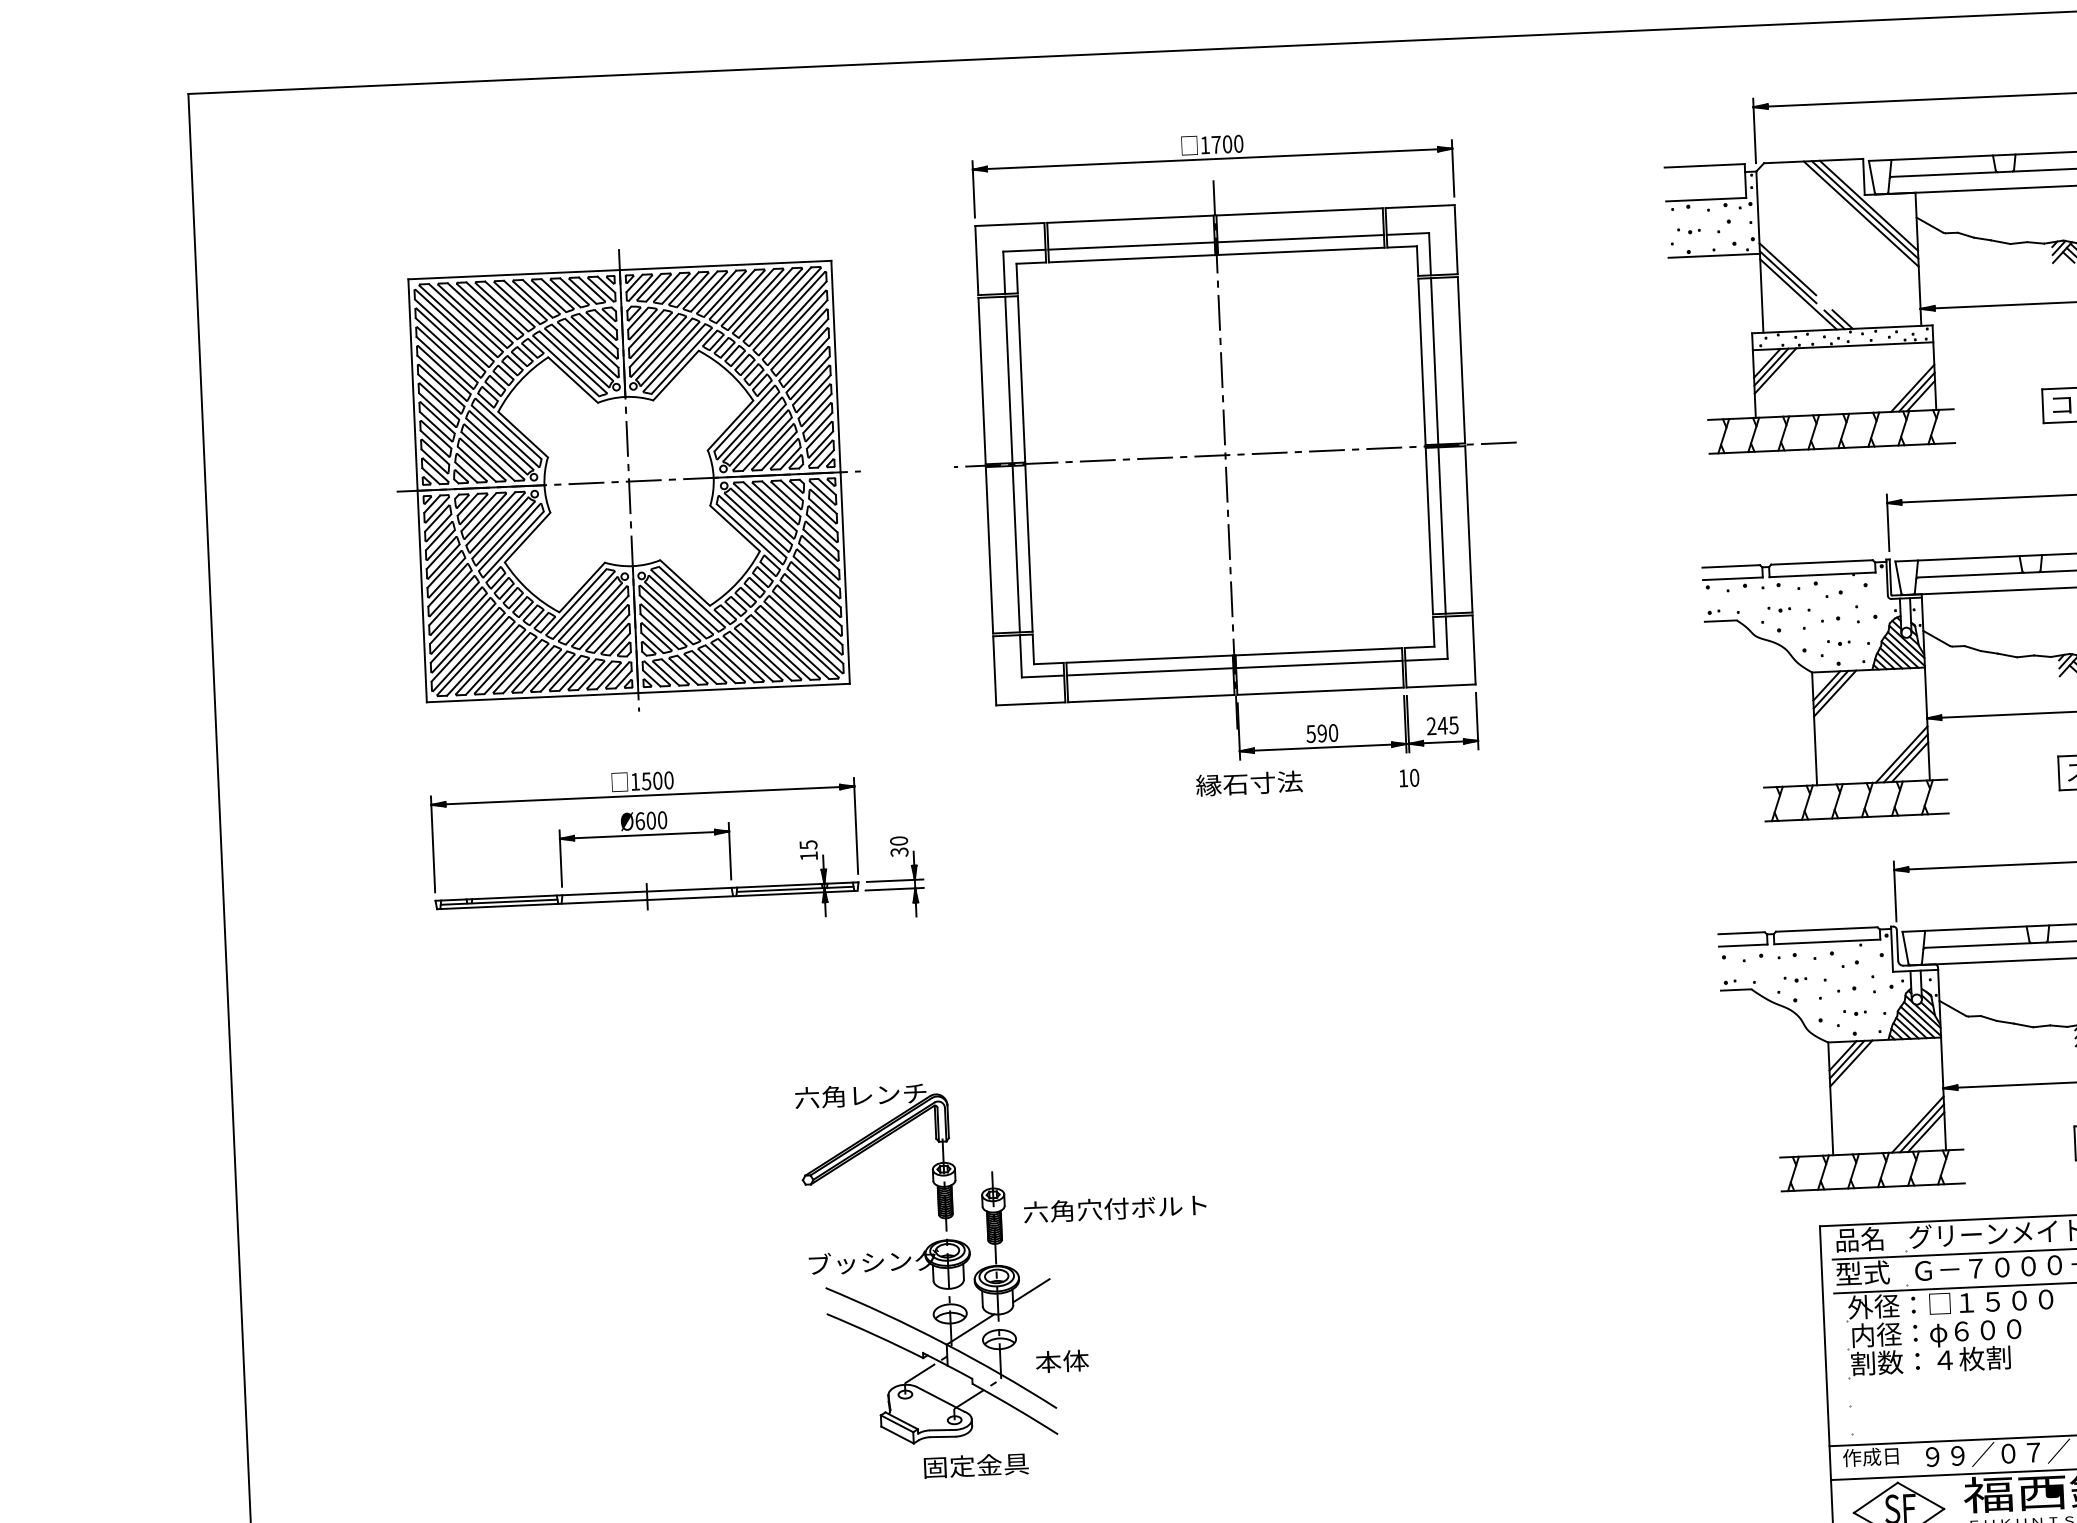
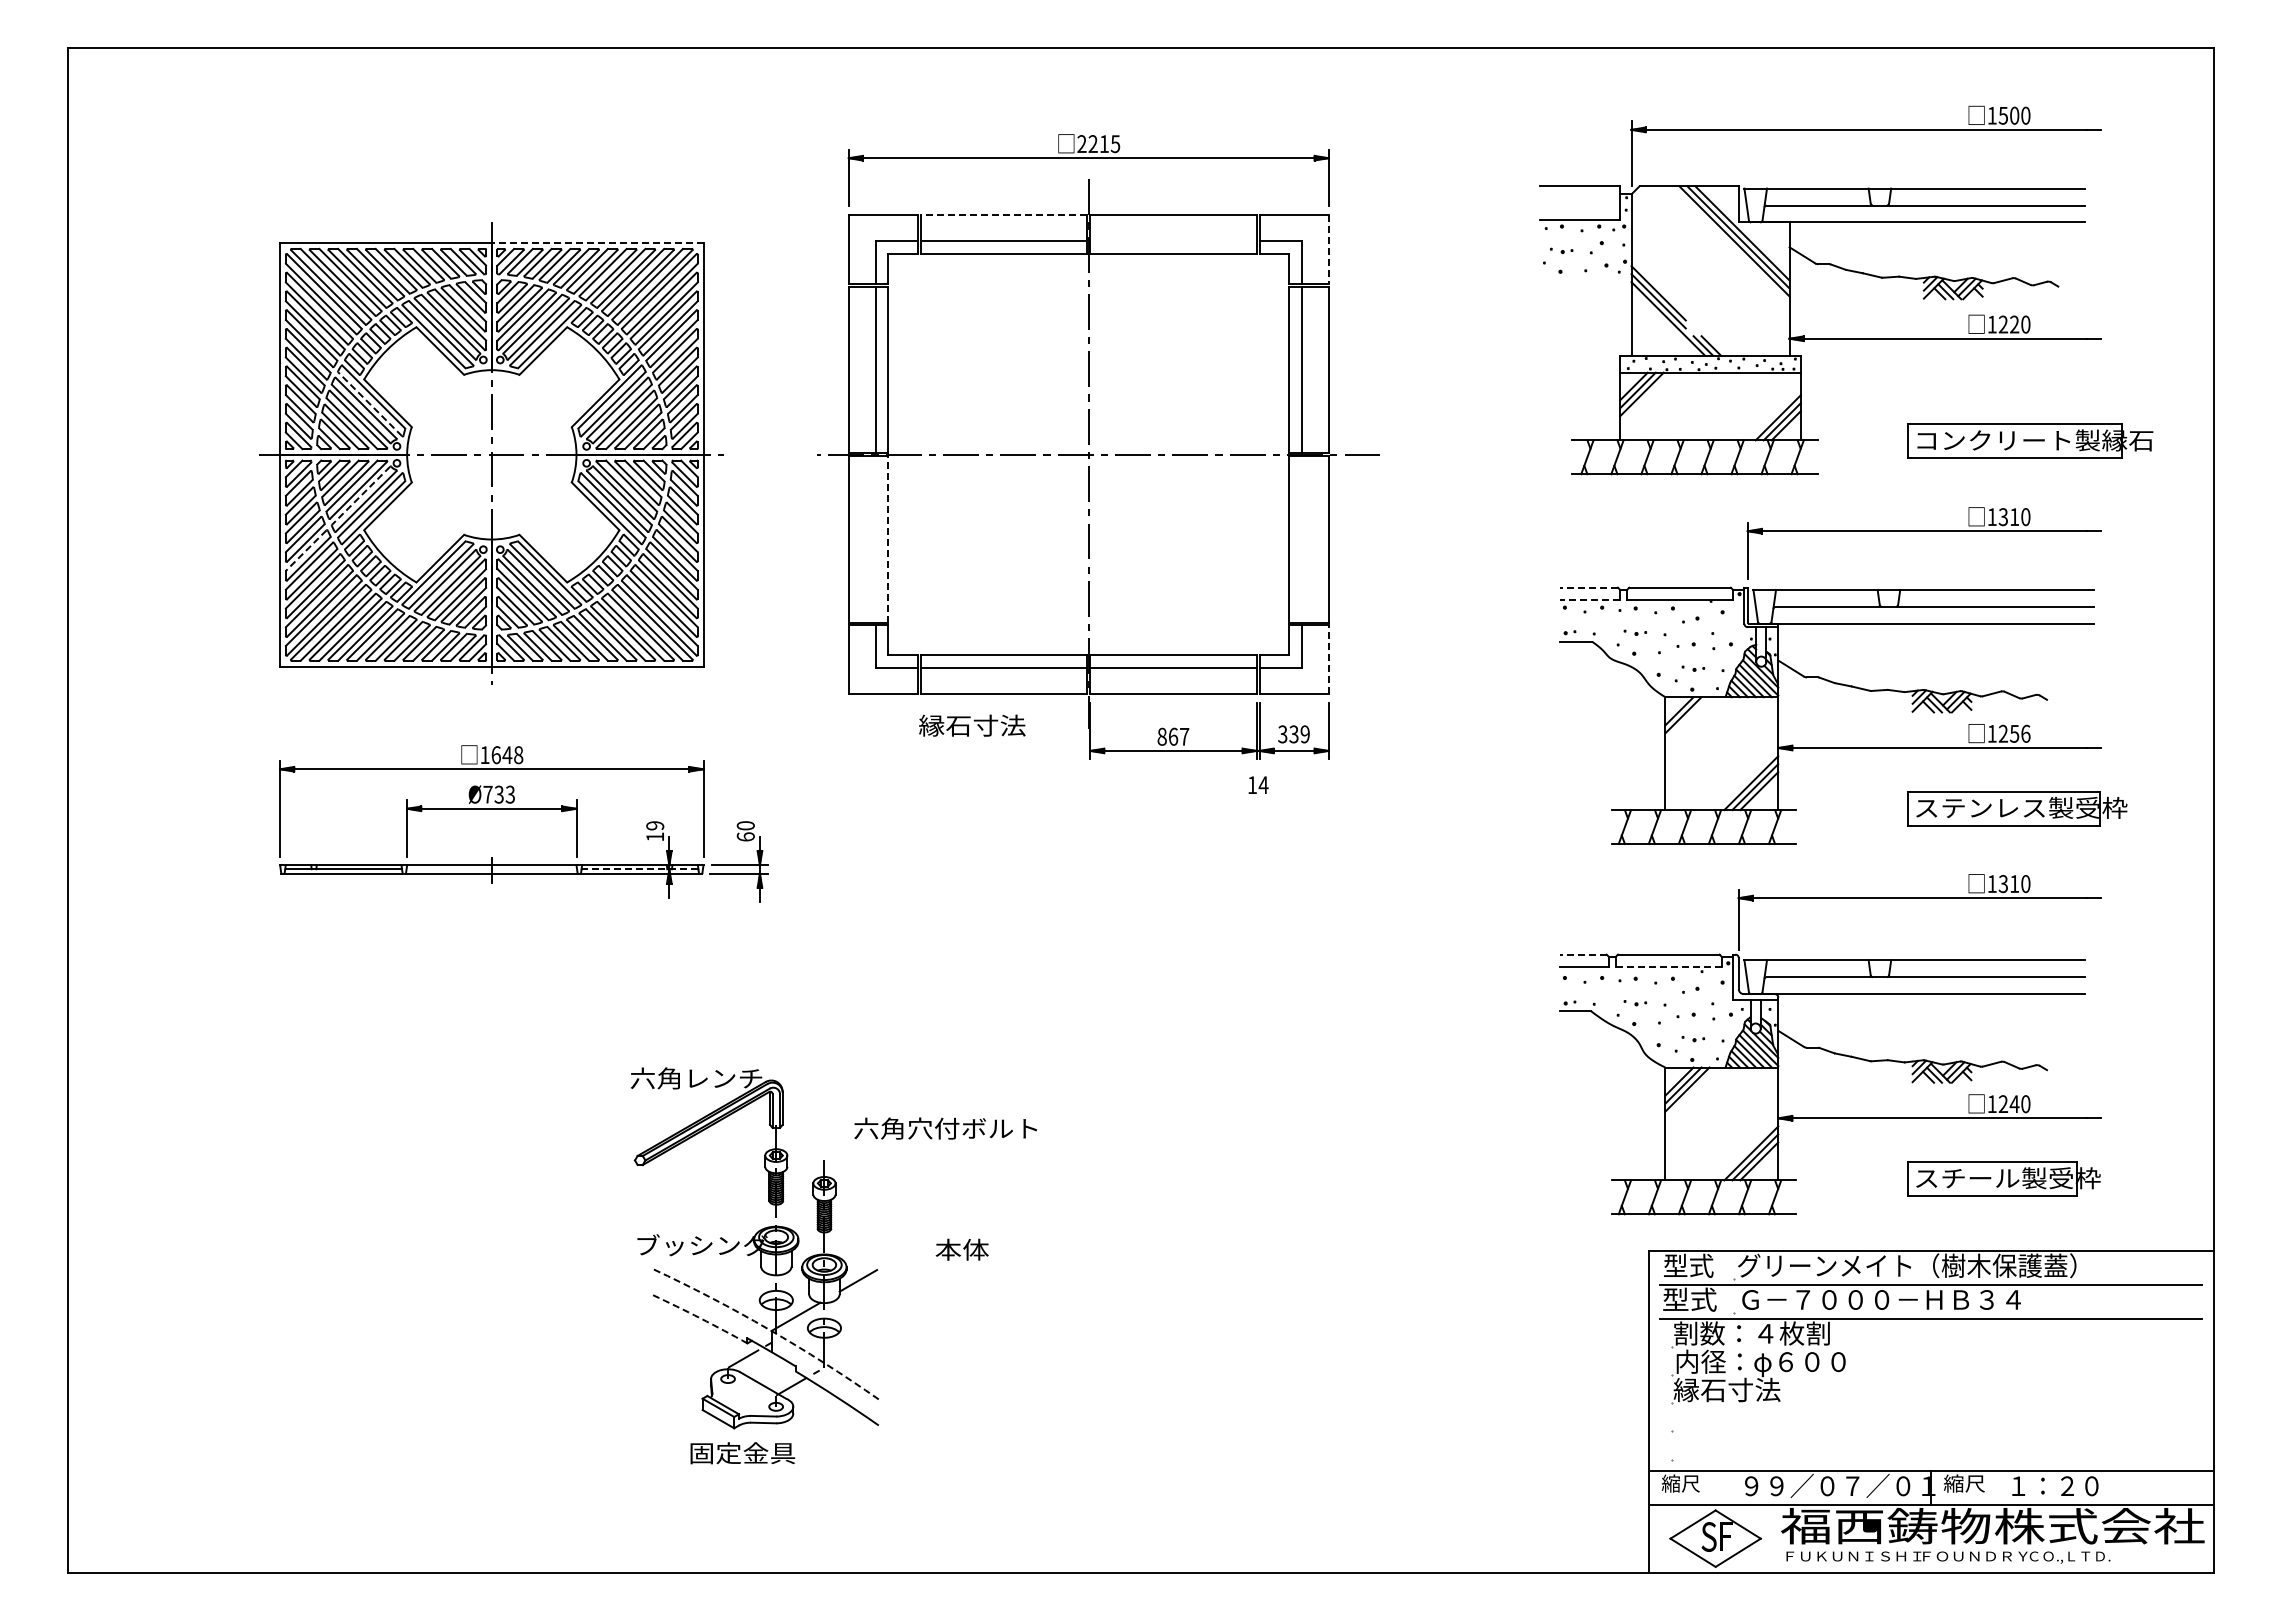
text: (1221, 145) -> (1098, 144), 1700 -> 2215
line: (1129, 219) -> (1003, 214), solid -> dashed
line: (1300, 238) -> (1173, 241), removed
line: (1456, 239) -> (1328, 249), solid -> dashed
line: (1713, 255) -> (1585, 276), removed
line: (725, 265) -> (597, 243), solid -> dashed
line: (504, 435) -> (369, 403), solid -> dashed
line: (499, 528) -> (360, 496), solid -> dashed
line: (1441, 529) -> (1301, 538), removed
line: (1029, 547) -> (888, 538), solid -> dashed
line: (1016, 548) -> (875, 538), removed
line: (1731, 566) -> (1589, 587), solid -> dashed
line: (1733, 579) -> (1590, 600), solid -> dashed
line: (448, 585) -> (306, 550), solid -> dashed
line: (1473, 649) -> (1328, 659), solid -> dashed
line: (1835, 693) -> (1687, 719), removed
text: (1442, 725) -> (1293, 734), 245 -> 339
text: (1322, 733) -> (1173, 736), 590 -> 867
text: (1414, 778) -> (1263, 785), 10 -> 14
text: (657, 781) -> (507, 755), 1500 -> 1648
text: (1249, 783) -> (972, 725), moved
text: (651, 820) -> (499, 794), Ø600 -> Ø733
text: (808, 844) -> (655, 825), 15 -> 19
text: (899, 851) -> (745, 836), 30 -> 60
line: (795, 889) -> (640, 869), solid -> dashed
line: (1741, 933) -> (1583, 954), solid -> dashed
line: (1827, 942) -> (1668, 967), solid -> dashed
text: (1114, 1208) -> (945, 1128), moved
text: (1860, 1239) -> (1688, 1265), 品名 -> 型式
text: (1949, 1303) -> (1775, 1333), 外径：□１５００ -> 割数：４枚割
arc: (875, 1335) -> (700, 1318), solid -> dashed
arc: (943, 1343) -> (768, 1329), solid -> dashed
text: (1930, 1360) -> (1753, 1389), 割数：４枚割 -> 縁石寸法
text: (1061, 1361) -> (961, 1249), moved
text: (1870, 1456) -> (1689, 1483), 作成日 -> 縮尺
text: (976, 1466) -> (742, 1453), moved

